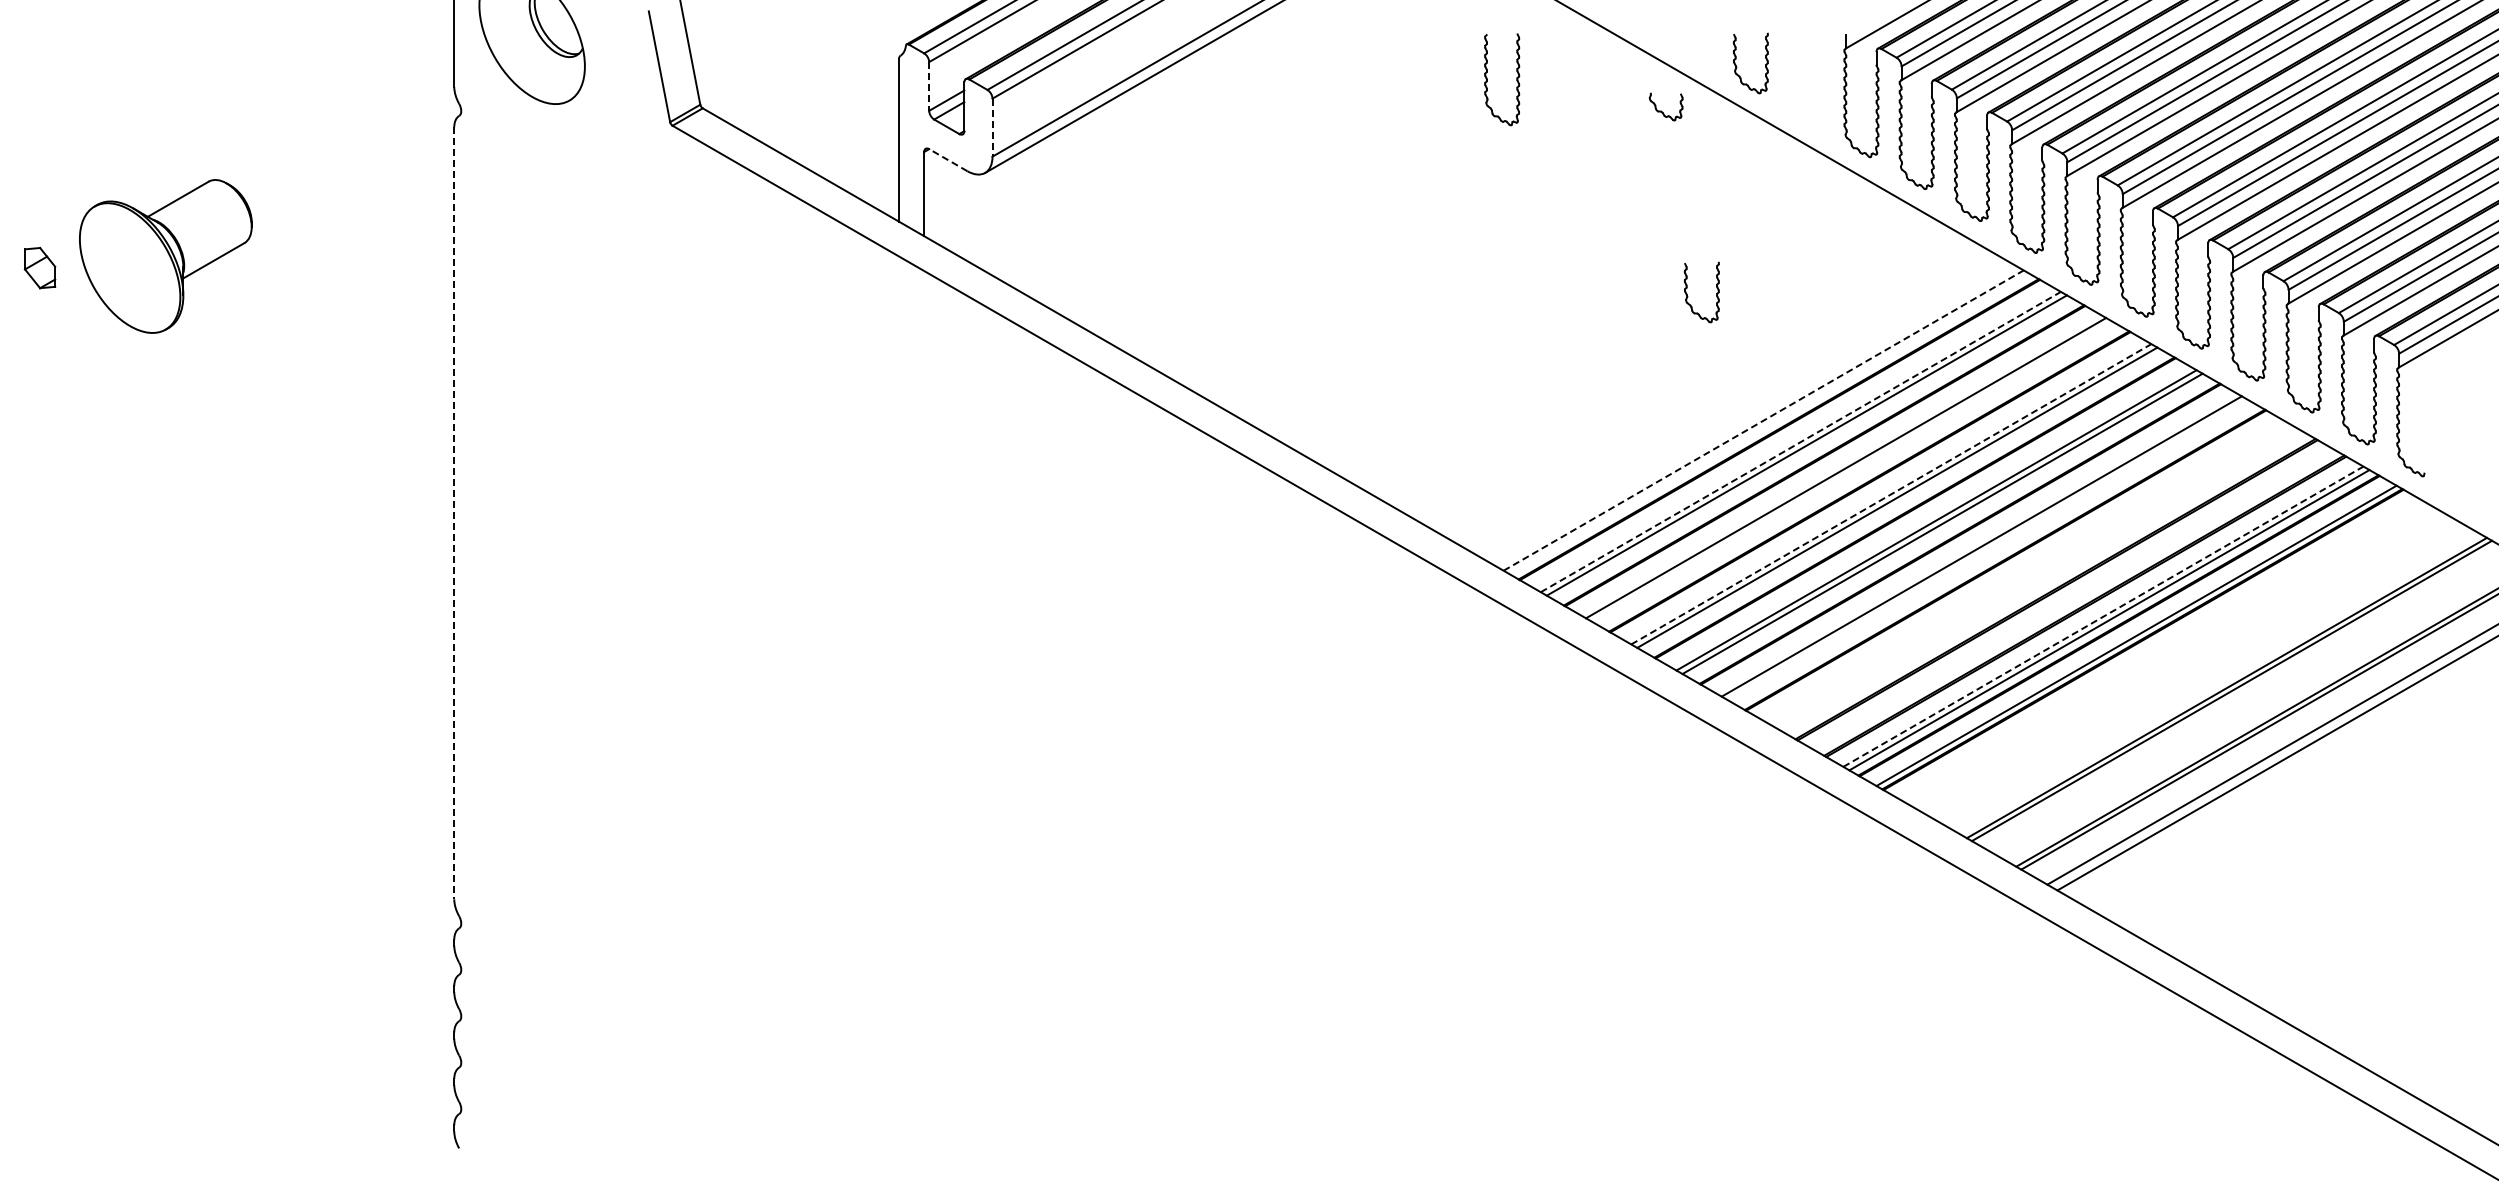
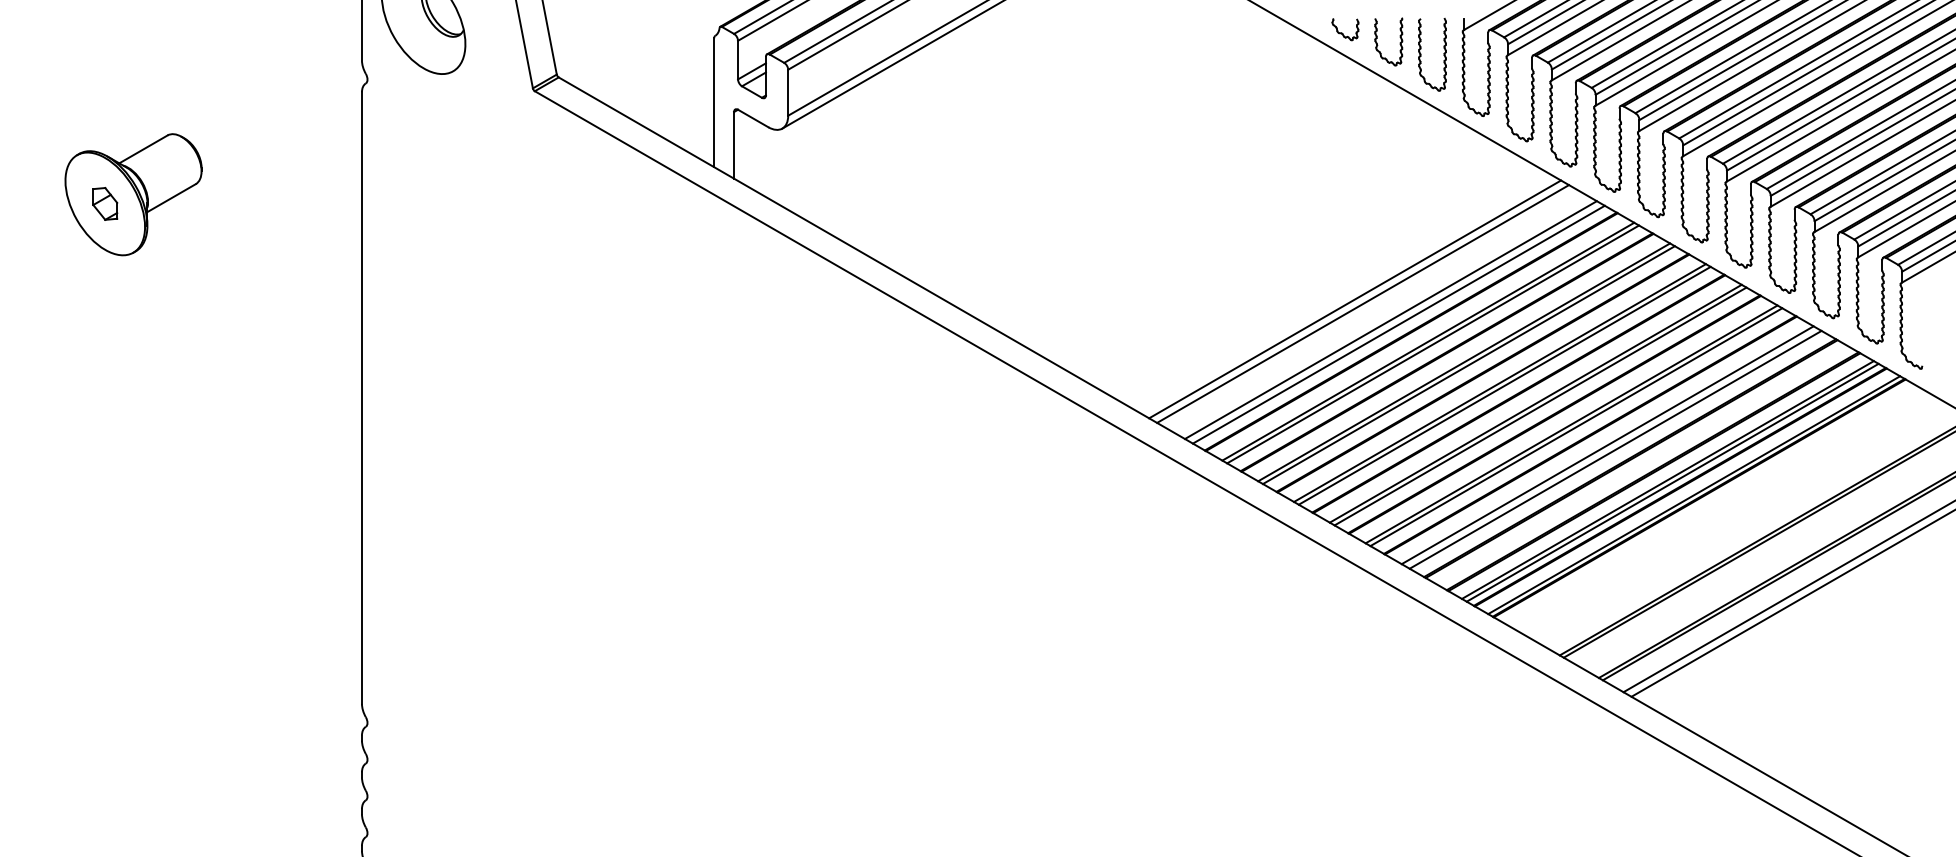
part: (1516, 79) -> (1443, 54), moved
line: (929, 86) -> (738, 60), dashed -> solid
part: (1665, 106) -> (1344, 29), moved
line: (992, 128) -> (788, 93), dashed -> solid
line: (947, 159) -> (752, 117), dashed -> solid
part: (39, 267) -> (104, 203), moved
part: (1688, 296) -> (1339, 226), removed
line: (1708, 388) -> (1355, 299), added
line: (1718, 394) -> (1363, 304), added
line: (1753, 414) -> (1390, 319), added
line: (1764, 420) -> (1399, 324), dashed -> solid
line: (1801, 441) -> (1428, 341), dashed -> solid
line: (1852, 471) -> (1469, 365), added
line: (1891, 494) -> (1500, 383), dashed -> solid
line: (454, 513) -> (362, 398), dashed -> solid
line: (1987, 549) -> (1576, 426), added
line: (2027, 572) -> (1607, 445), added
line: (2037, 578) -> (1615, 449), added
line: (2103, 616) -> (1667, 479), dashed -> solid

